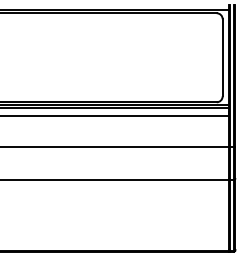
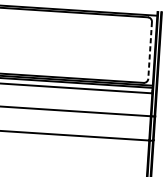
line: (222, 57) -> (150, 50), solid -> dashed

